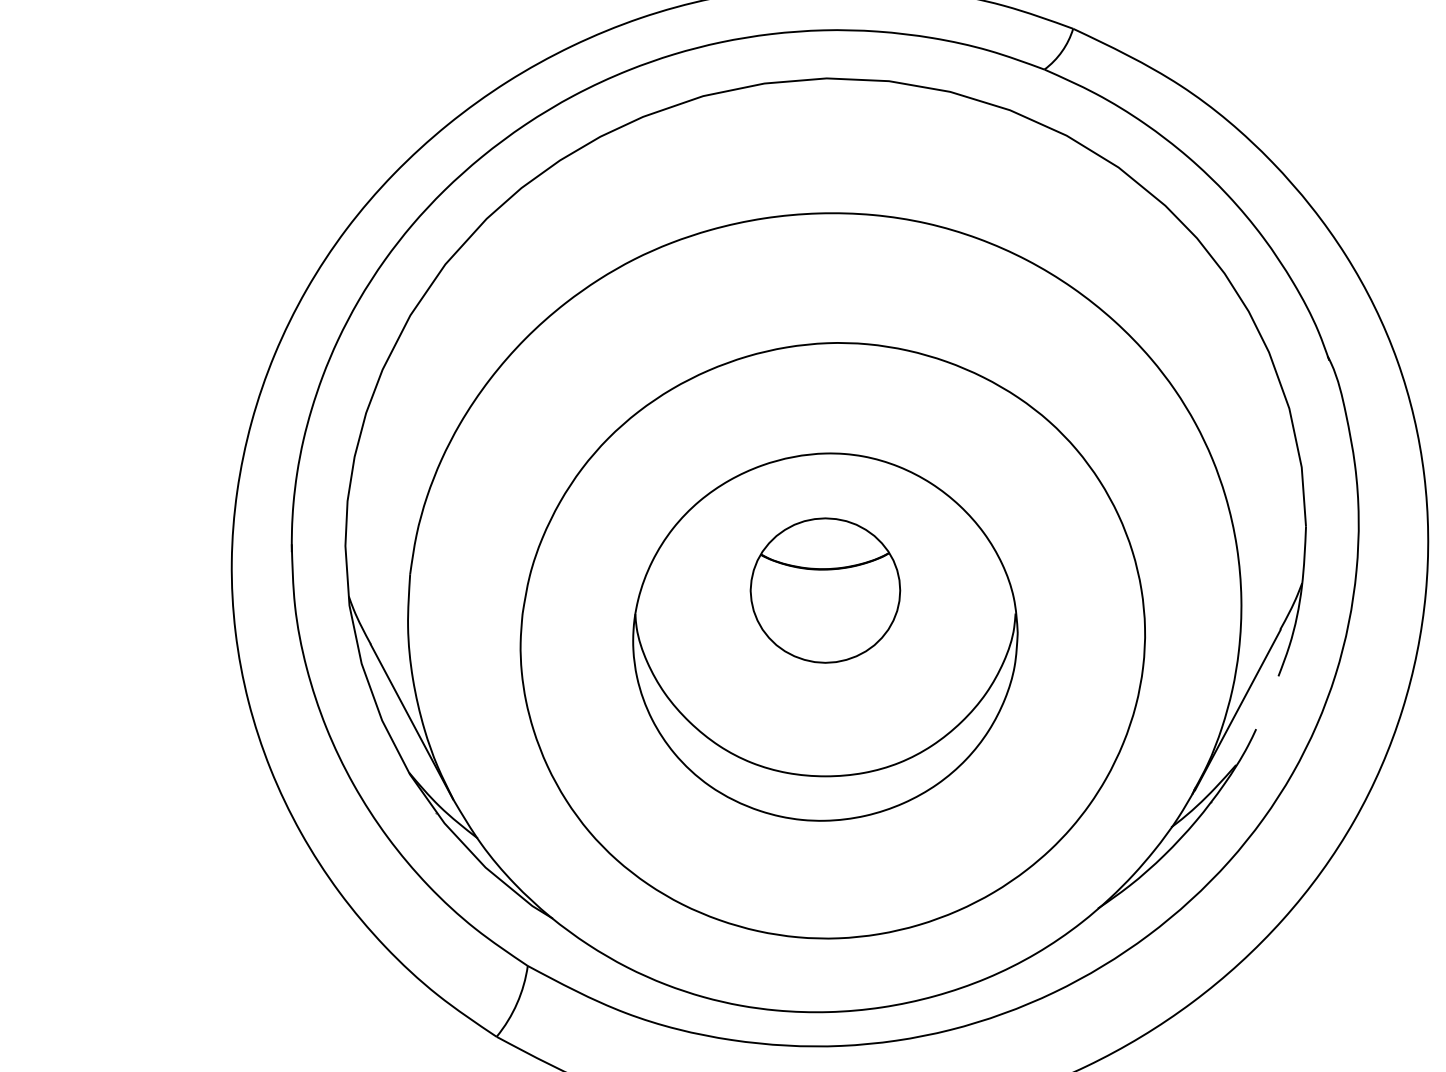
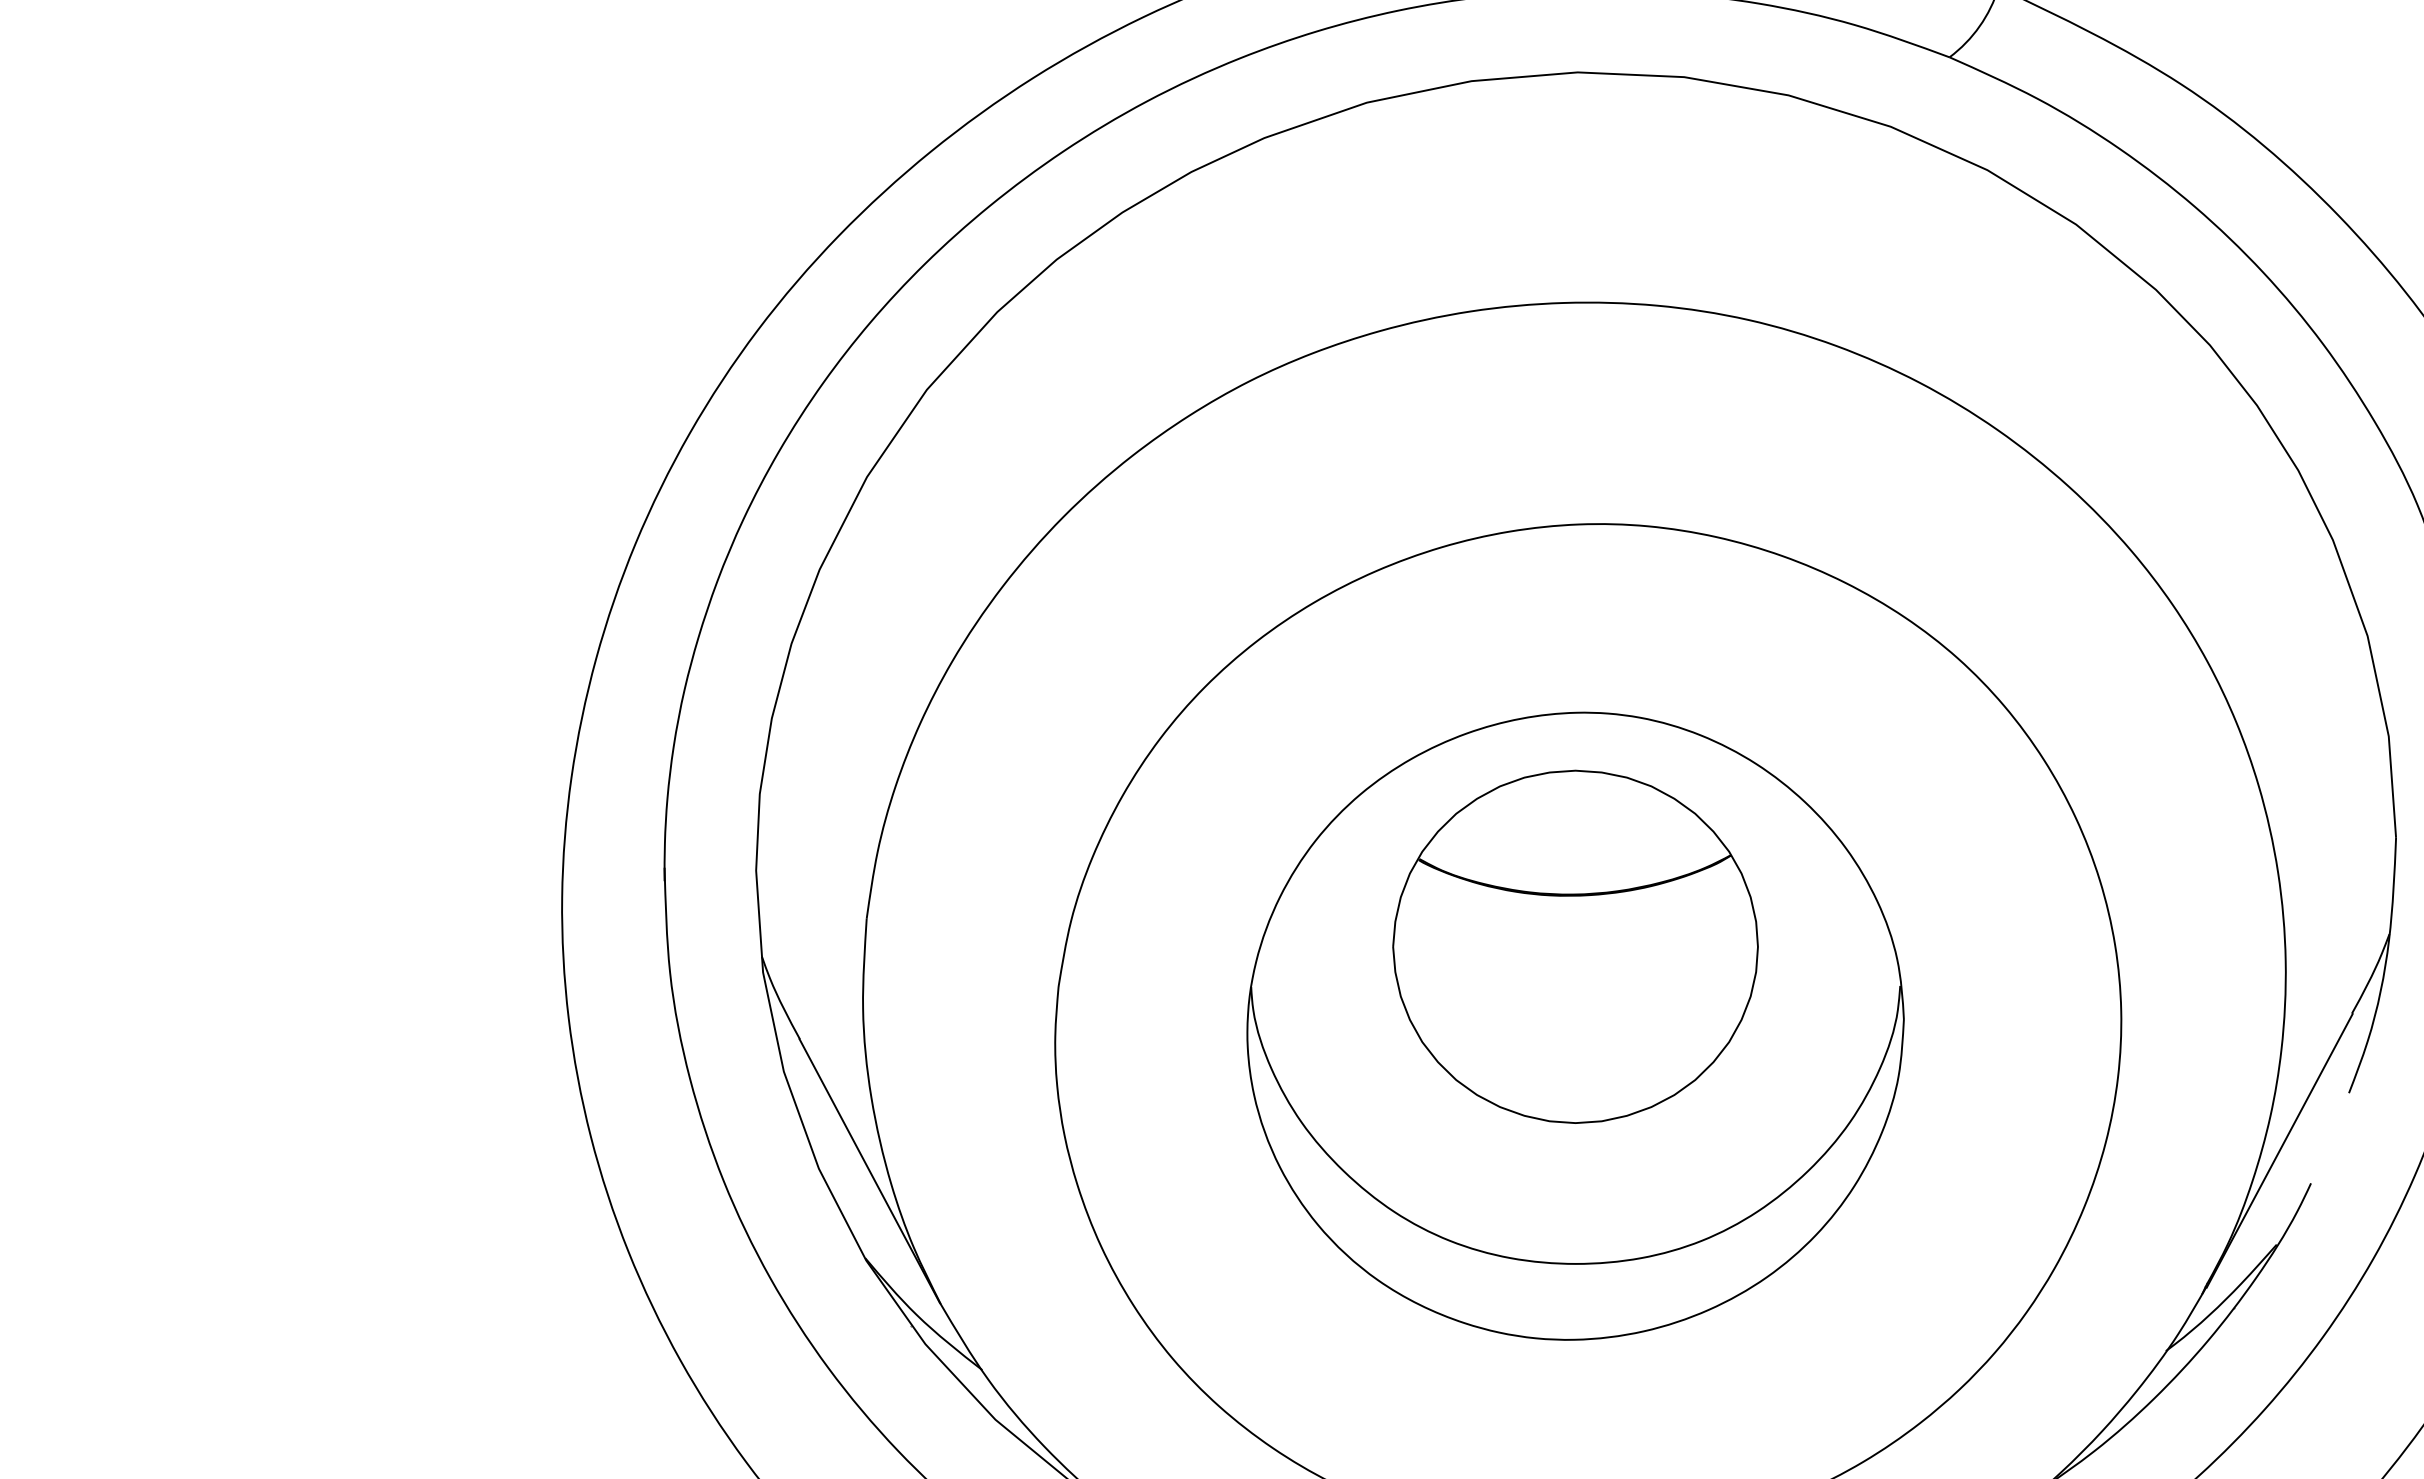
part: (825, 590) -> (1575, 946), size x1.43

